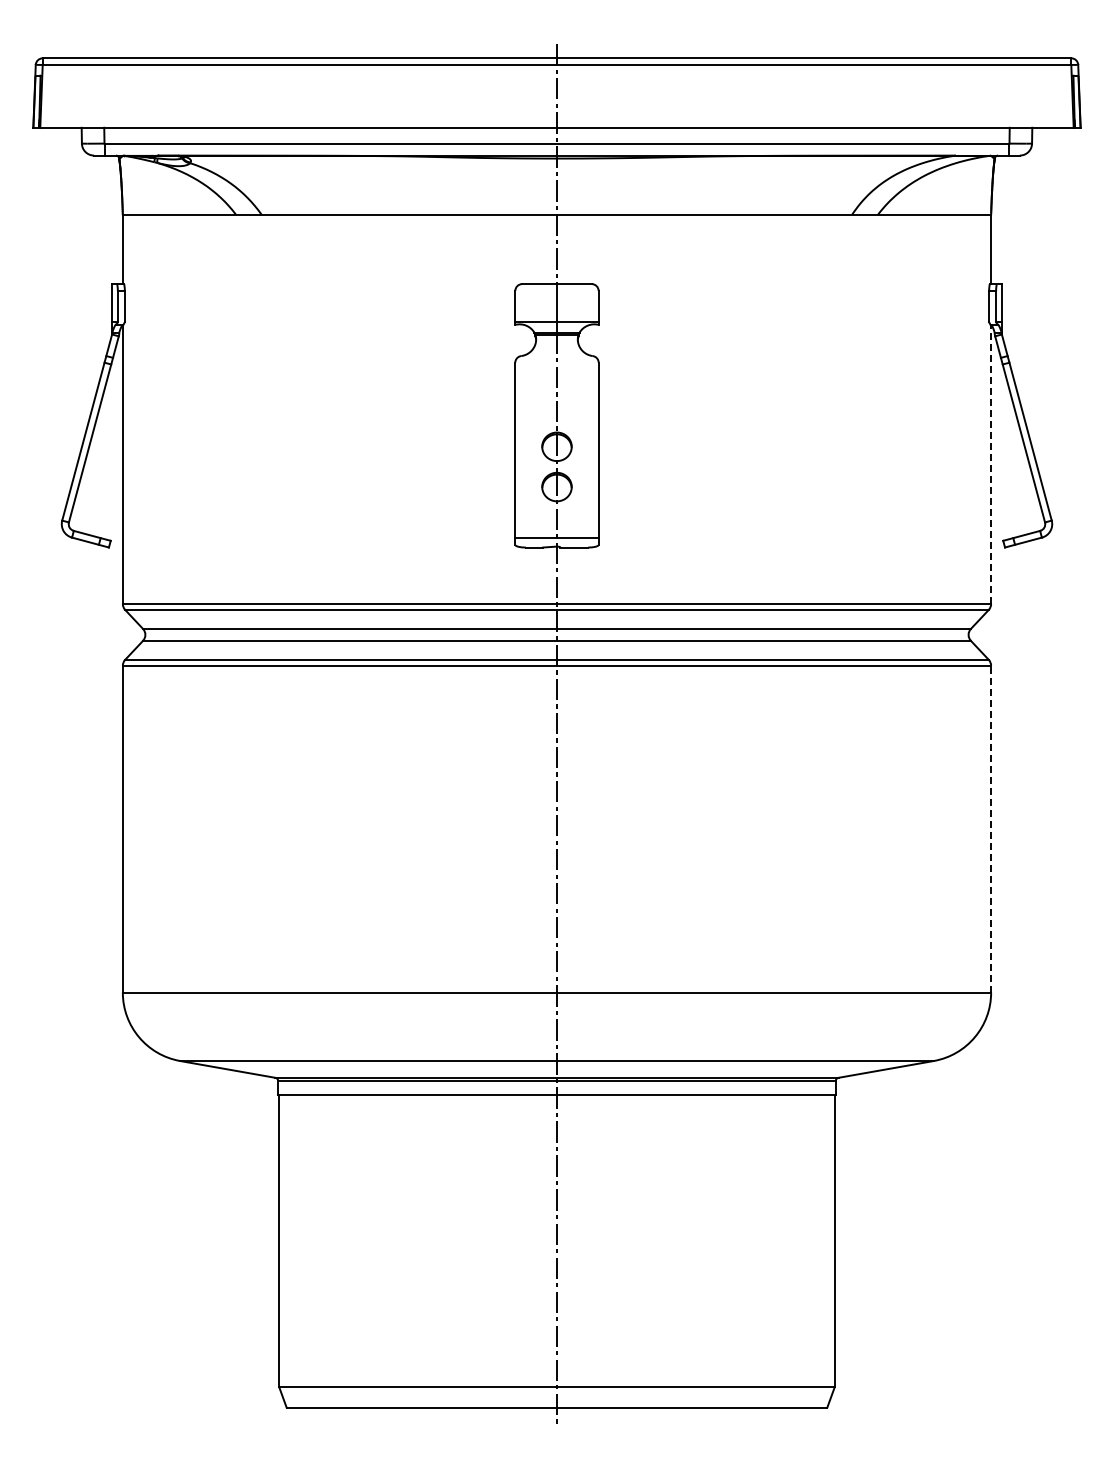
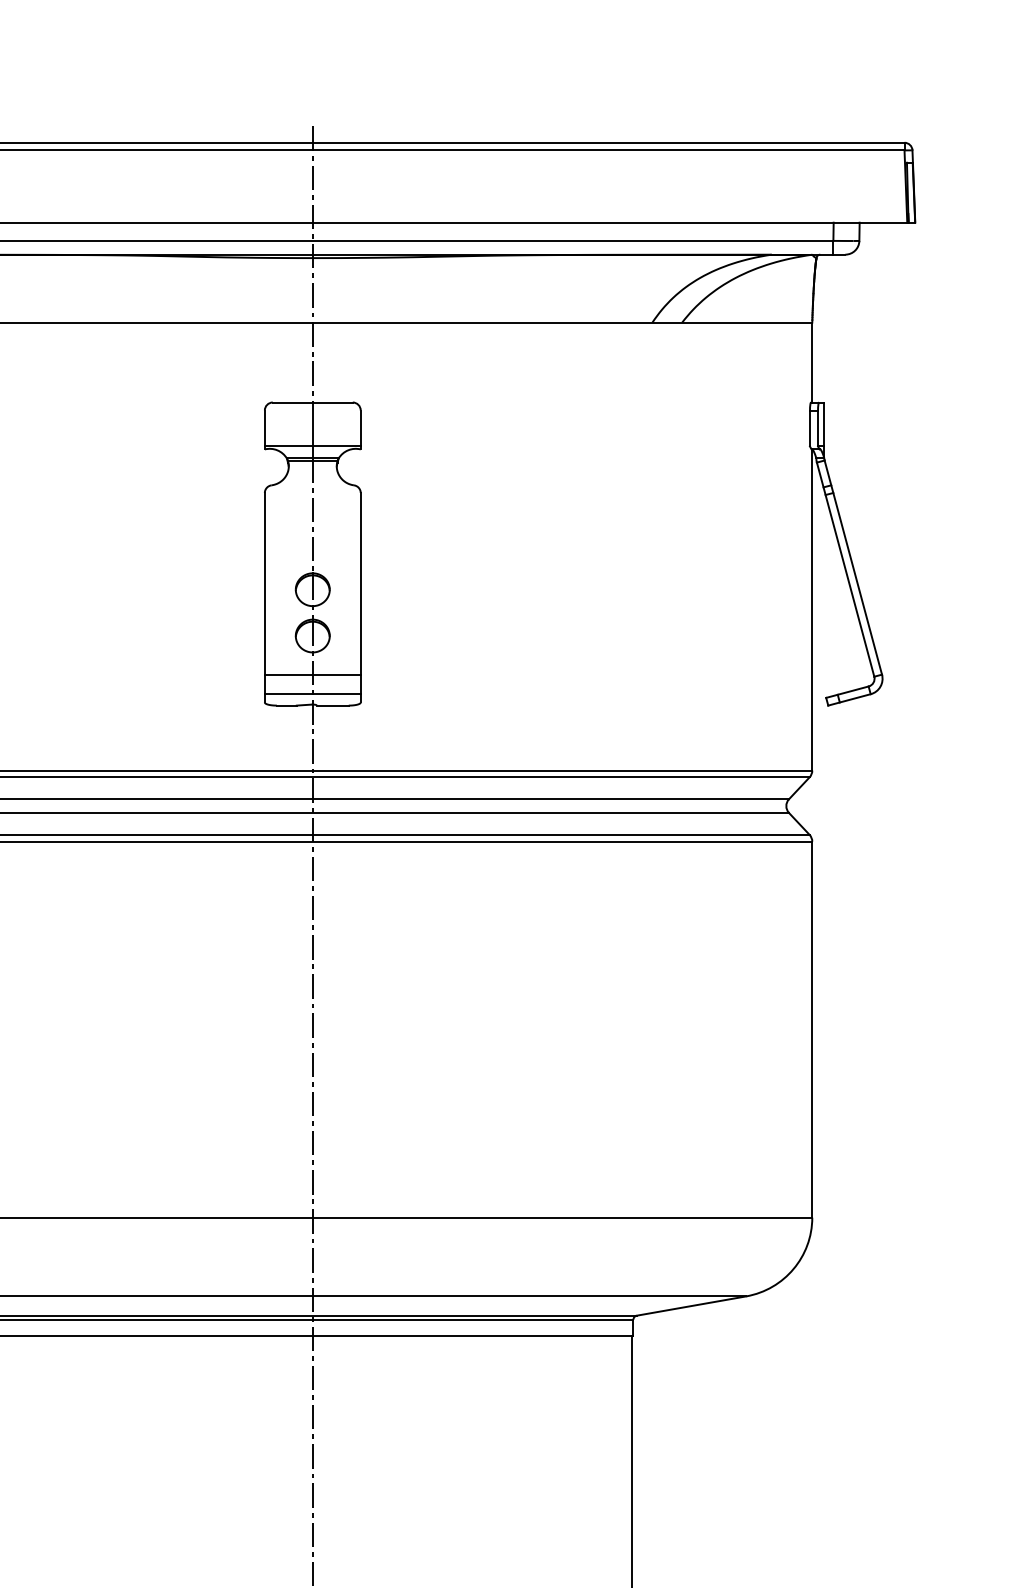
line: (991, 464) -> (812, 610), dashed -> solid
line: (556, 520) -> (312, 674), added
line: (991, 828) -> (812, 1028), dashed -> solid

